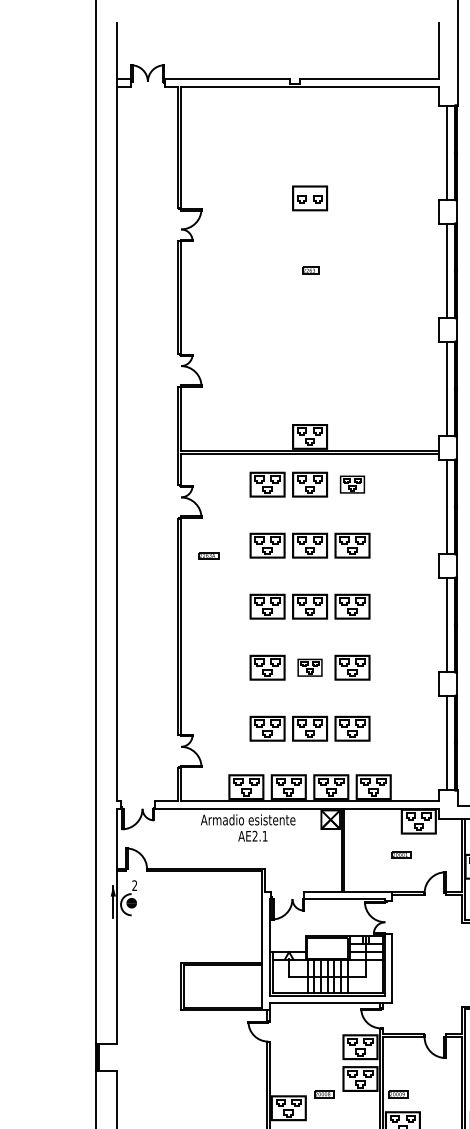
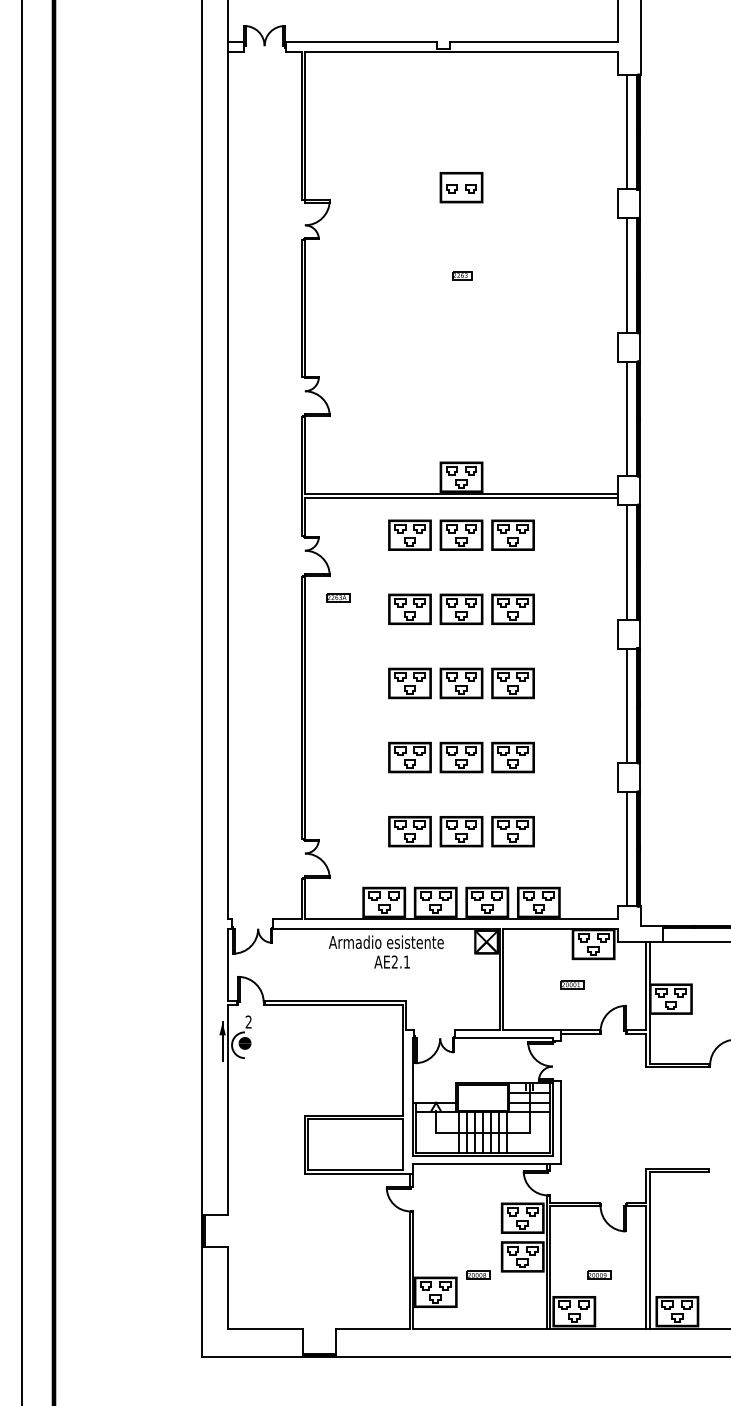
part: (352, 484) -> (512, 534), size x1.43
part: (208, 555) -> (338, 597), moved
part: (310, 667) -> (461, 757), size x1.43
part: (398, 1093) -> (599, 1274), moved

